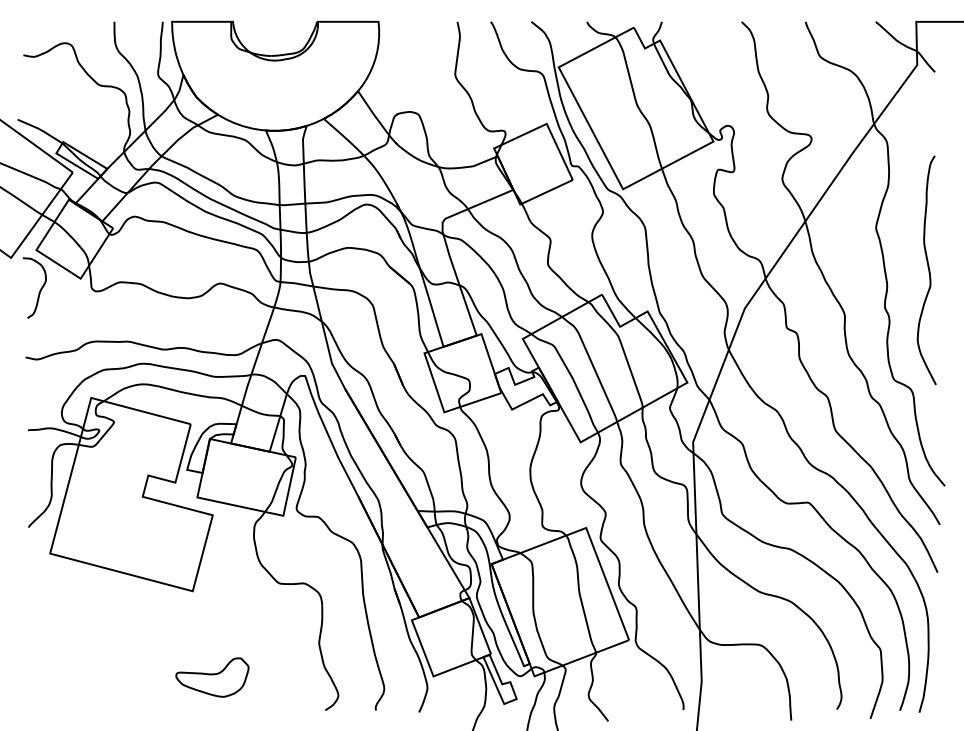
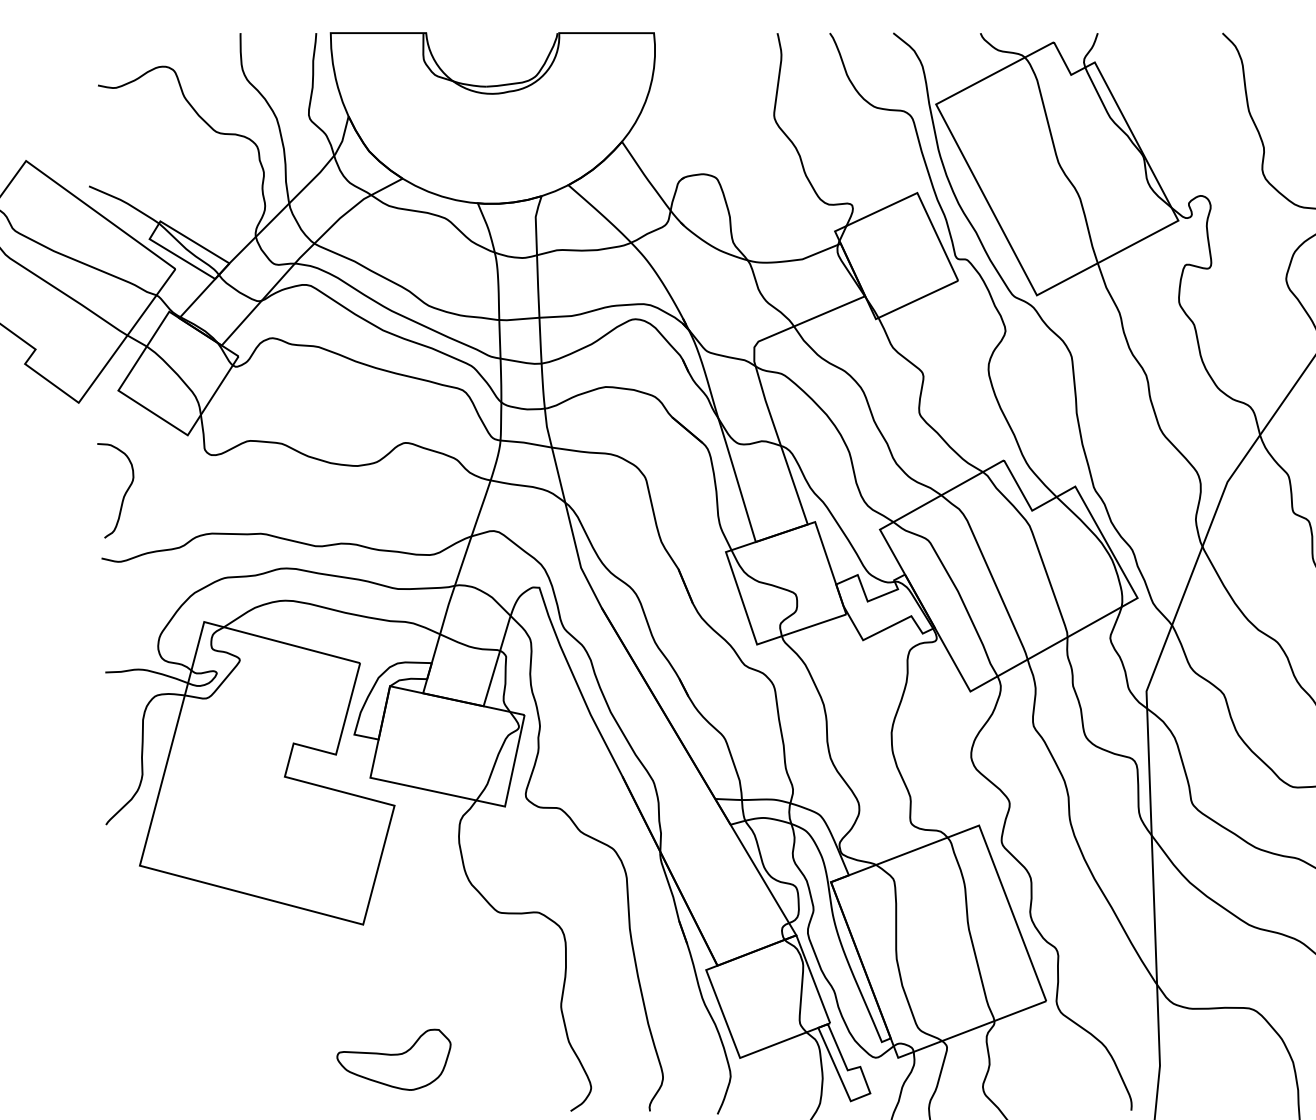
curve: (39, 290) -> (123, 494), moved

